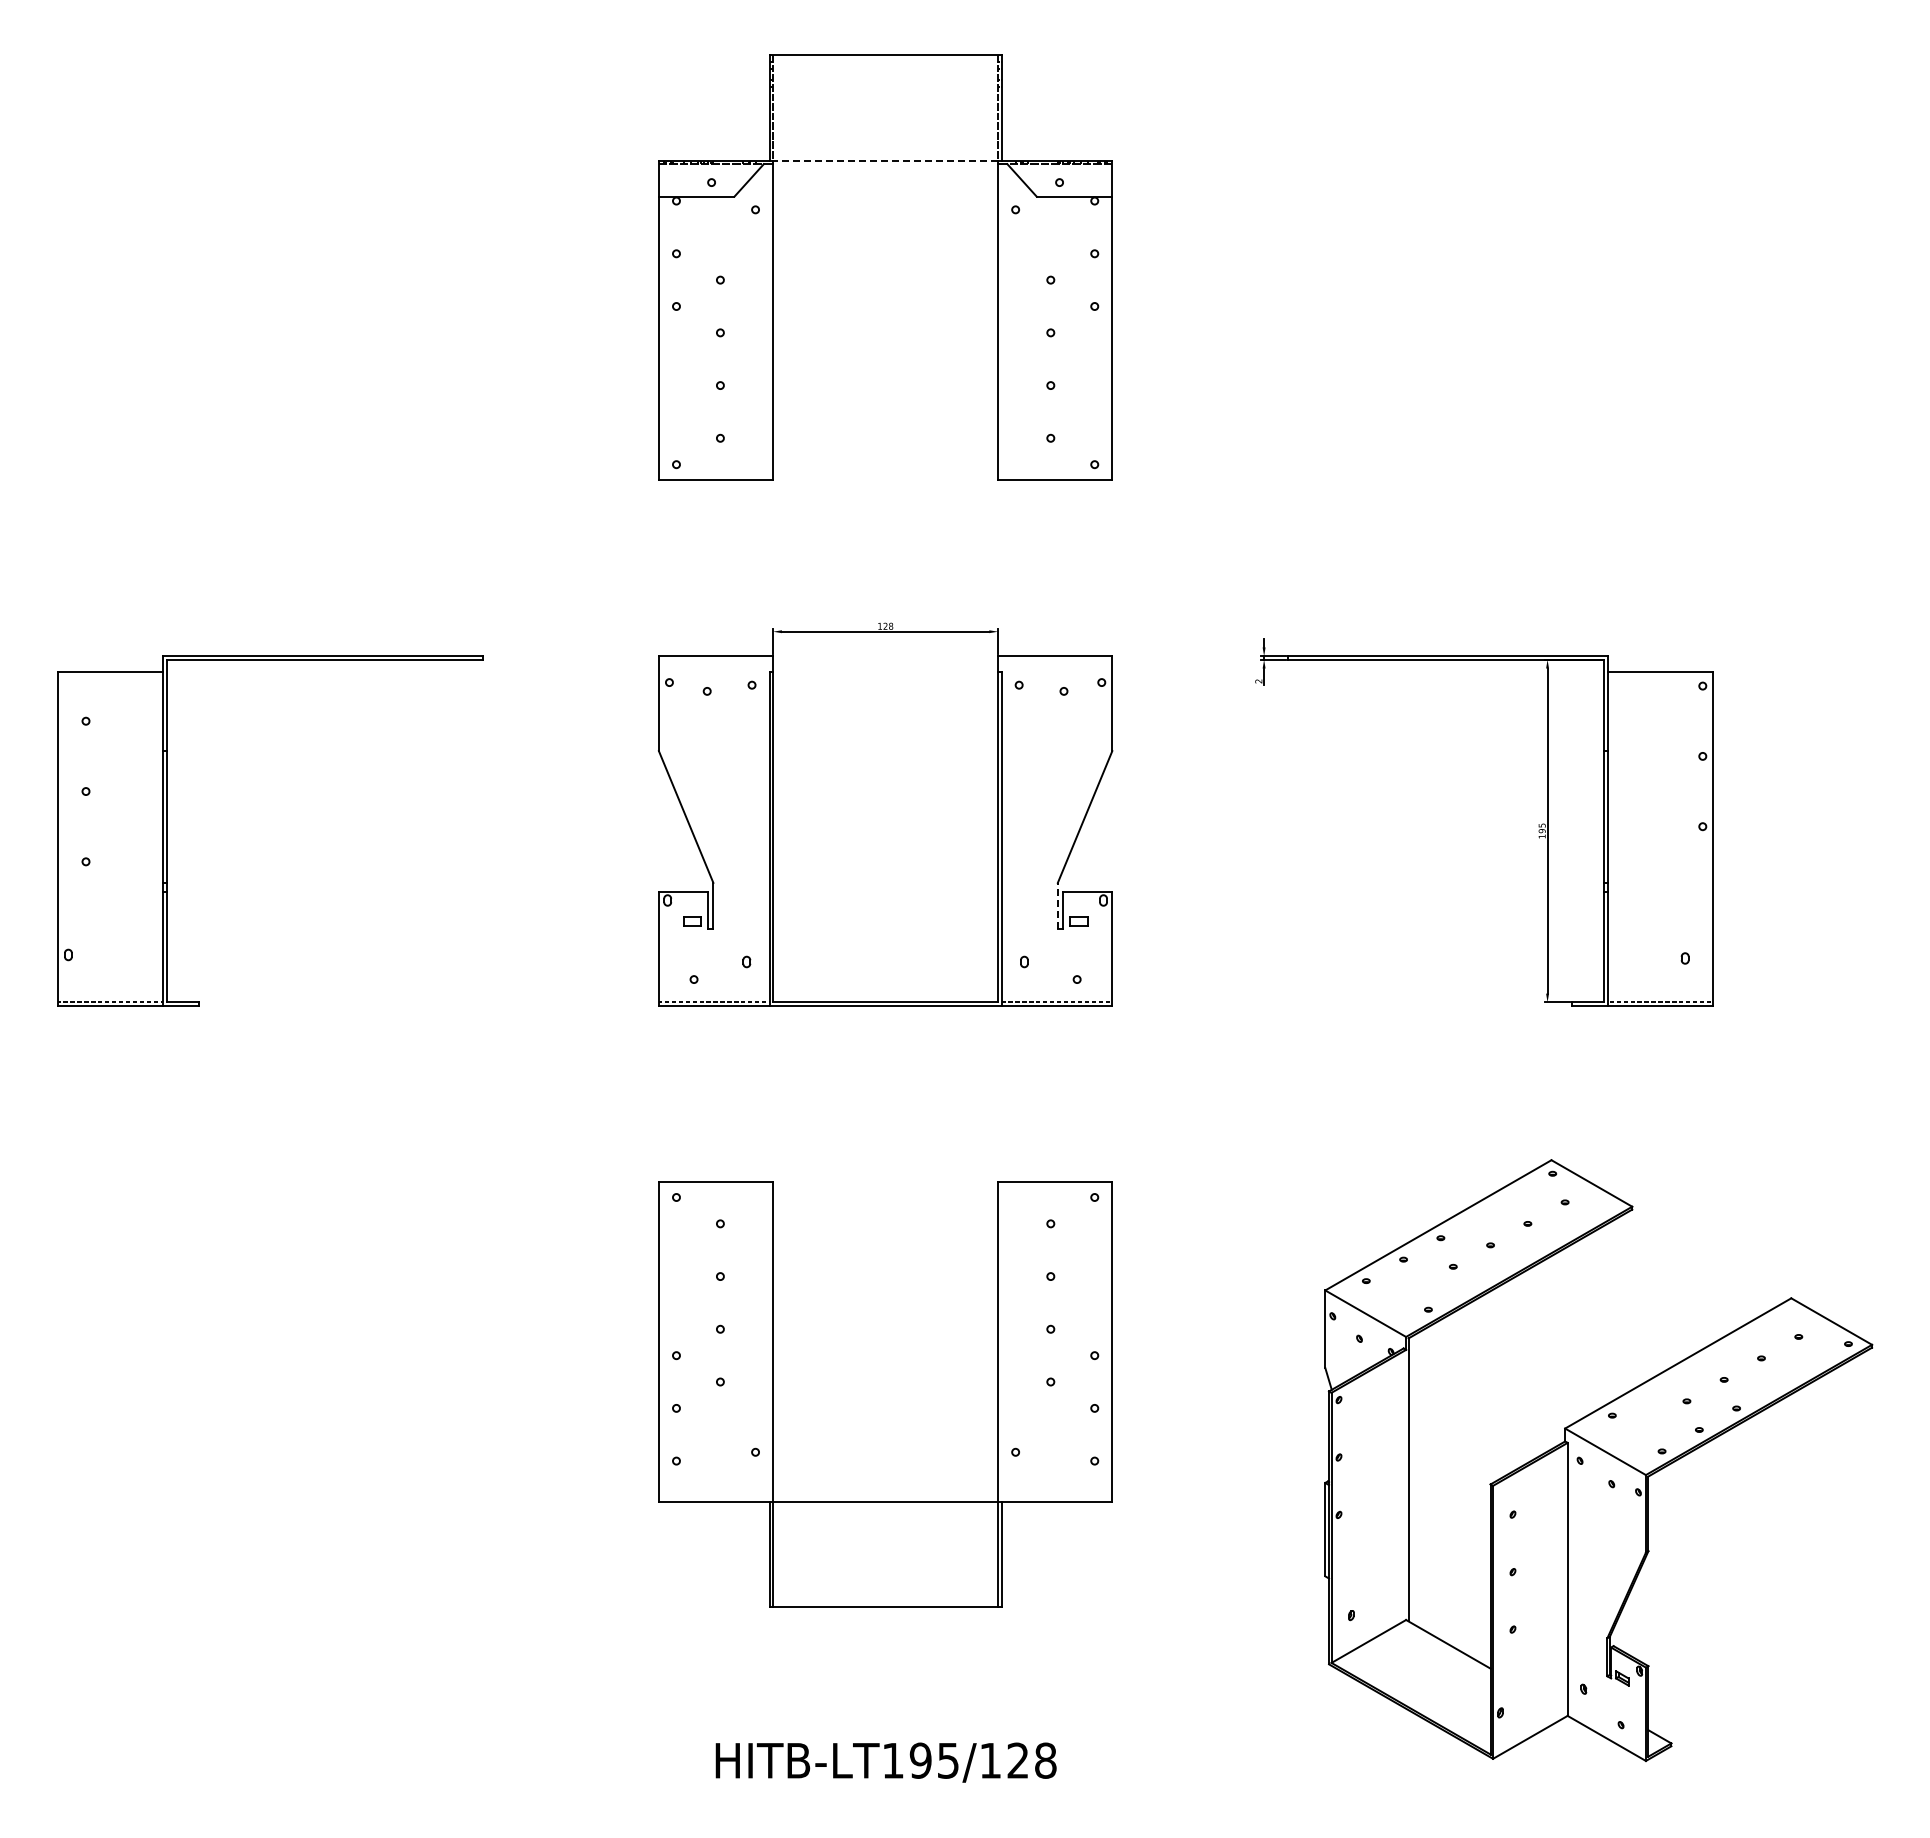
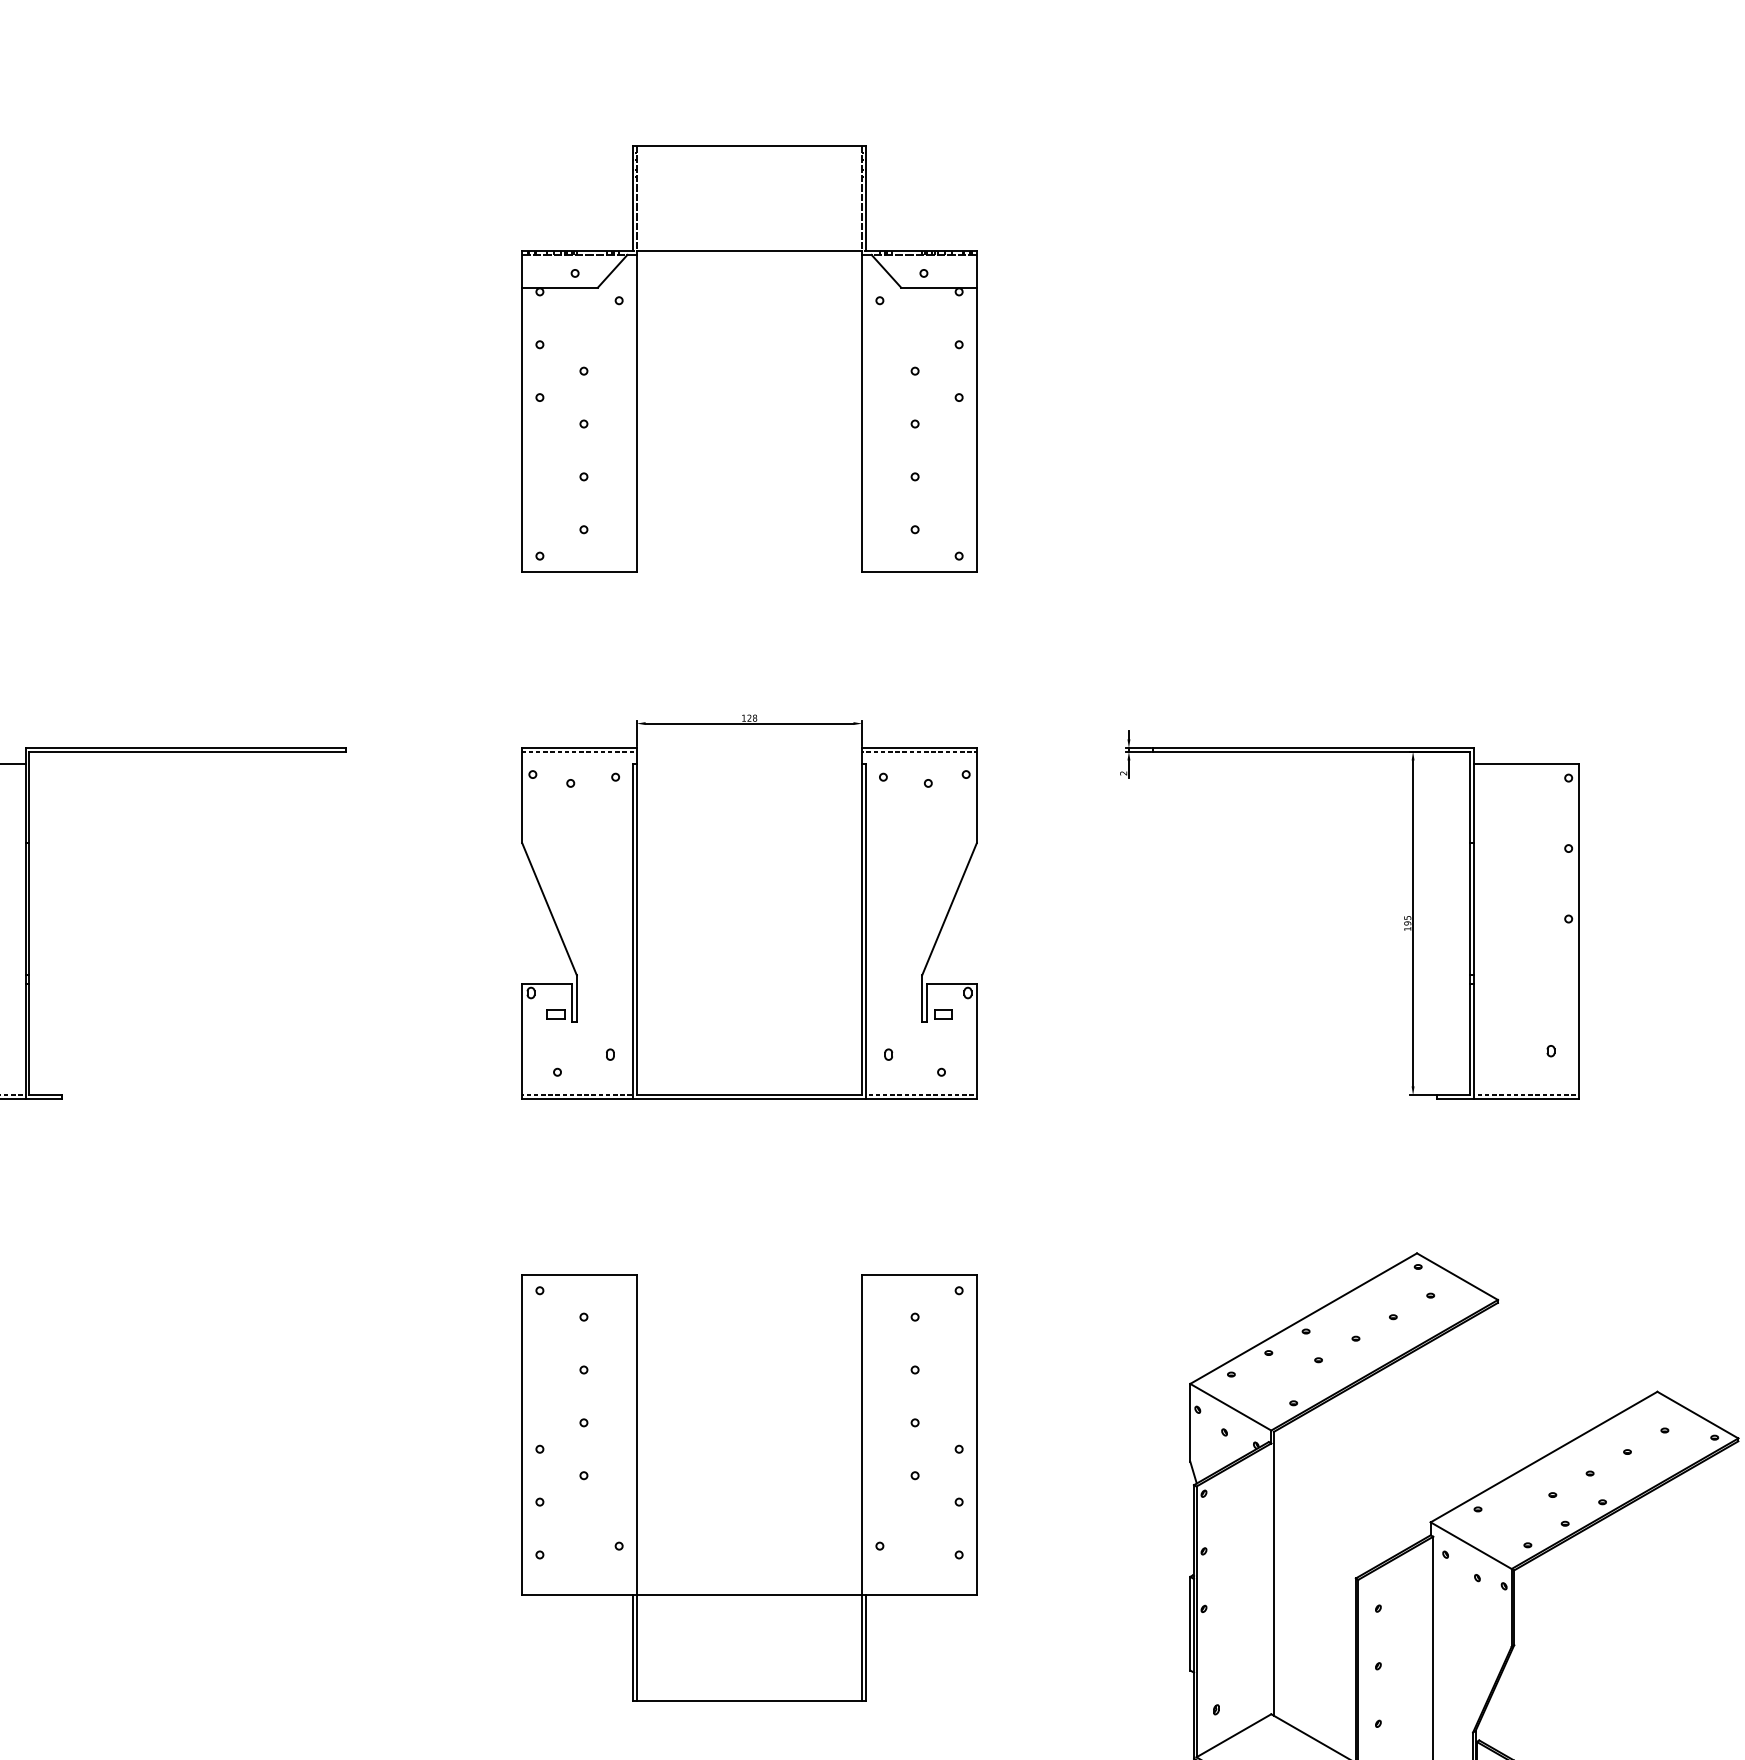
line: (885, 160) -> (749, 251), dashed -> solid
line: (715, 659) -> (579, 751), added
line: (1055, 659) -> (919, 751), added
line: (1057, 905) -> (921, 998), dashed -> solid

